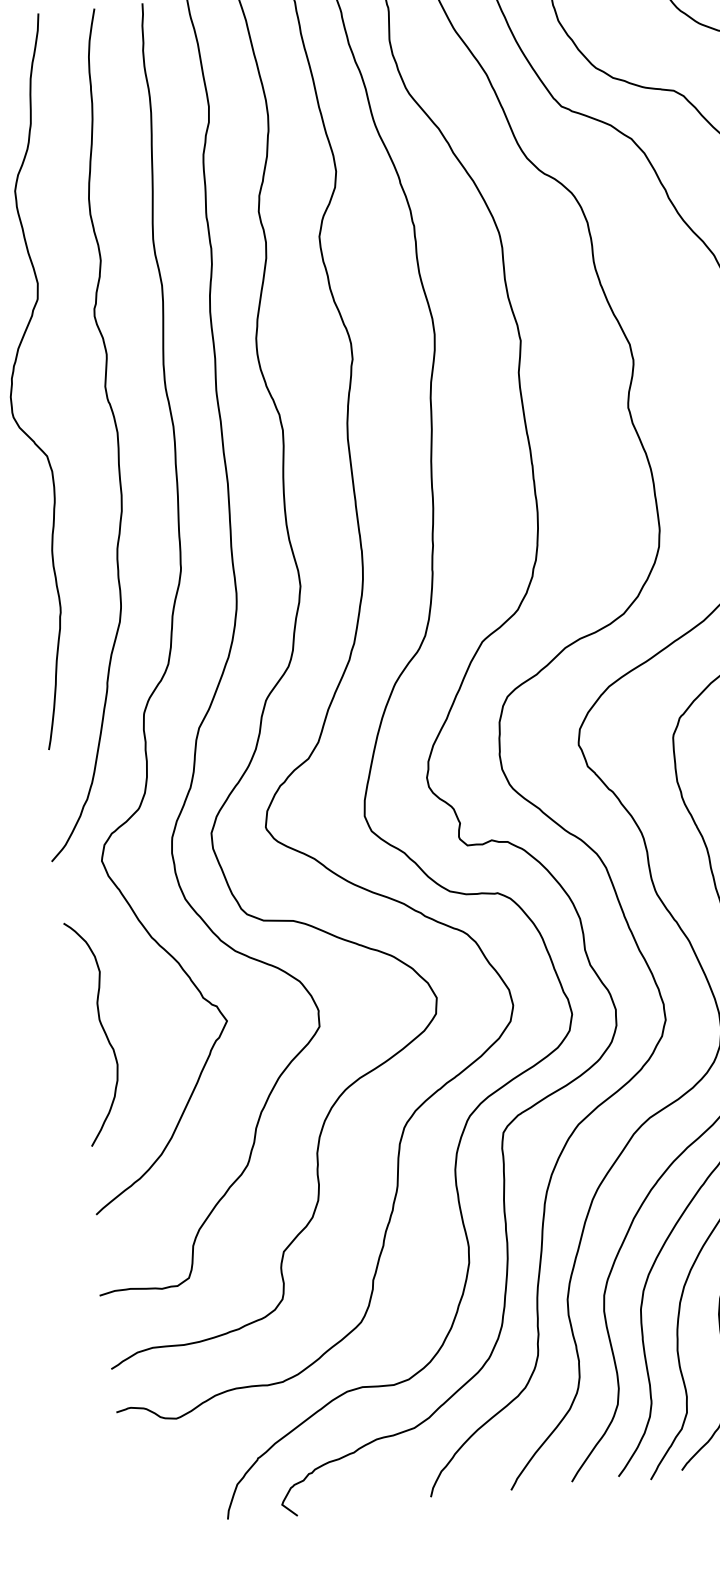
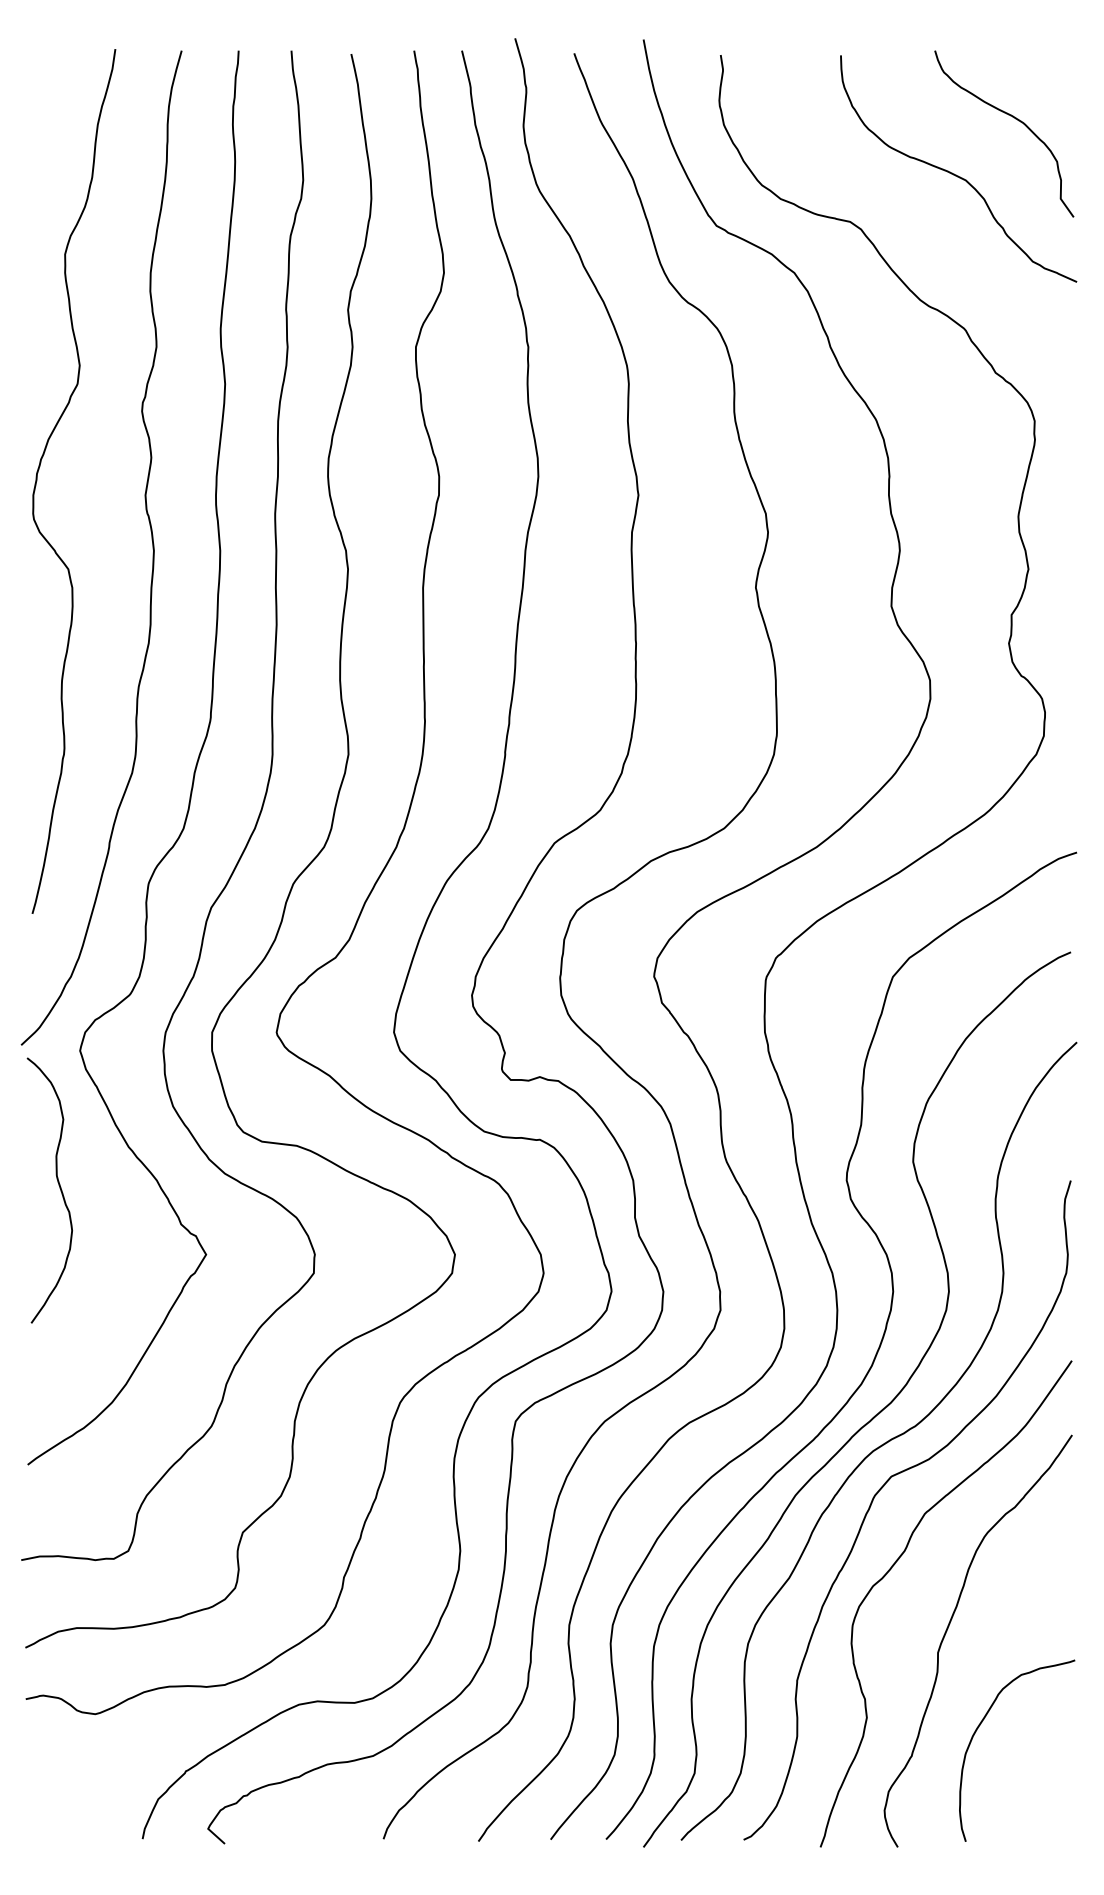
curve: (102, 1030) -> (59, 1188), moved

